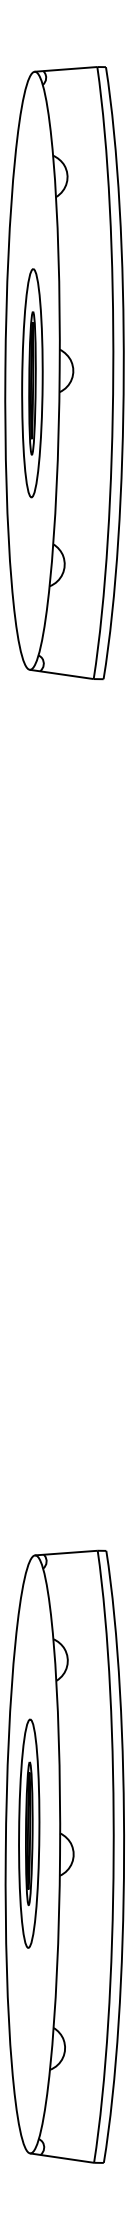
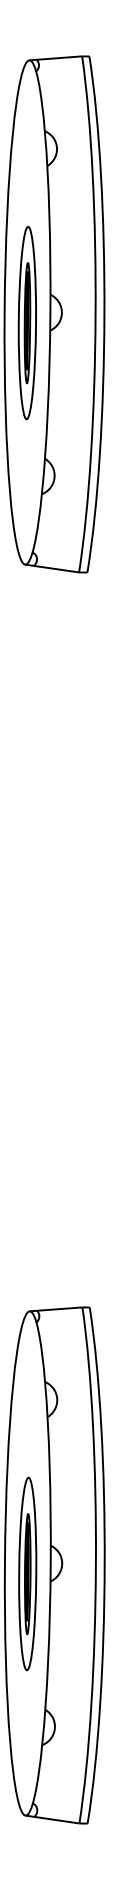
part: (28, 1833) -> (27, 1573), moved

